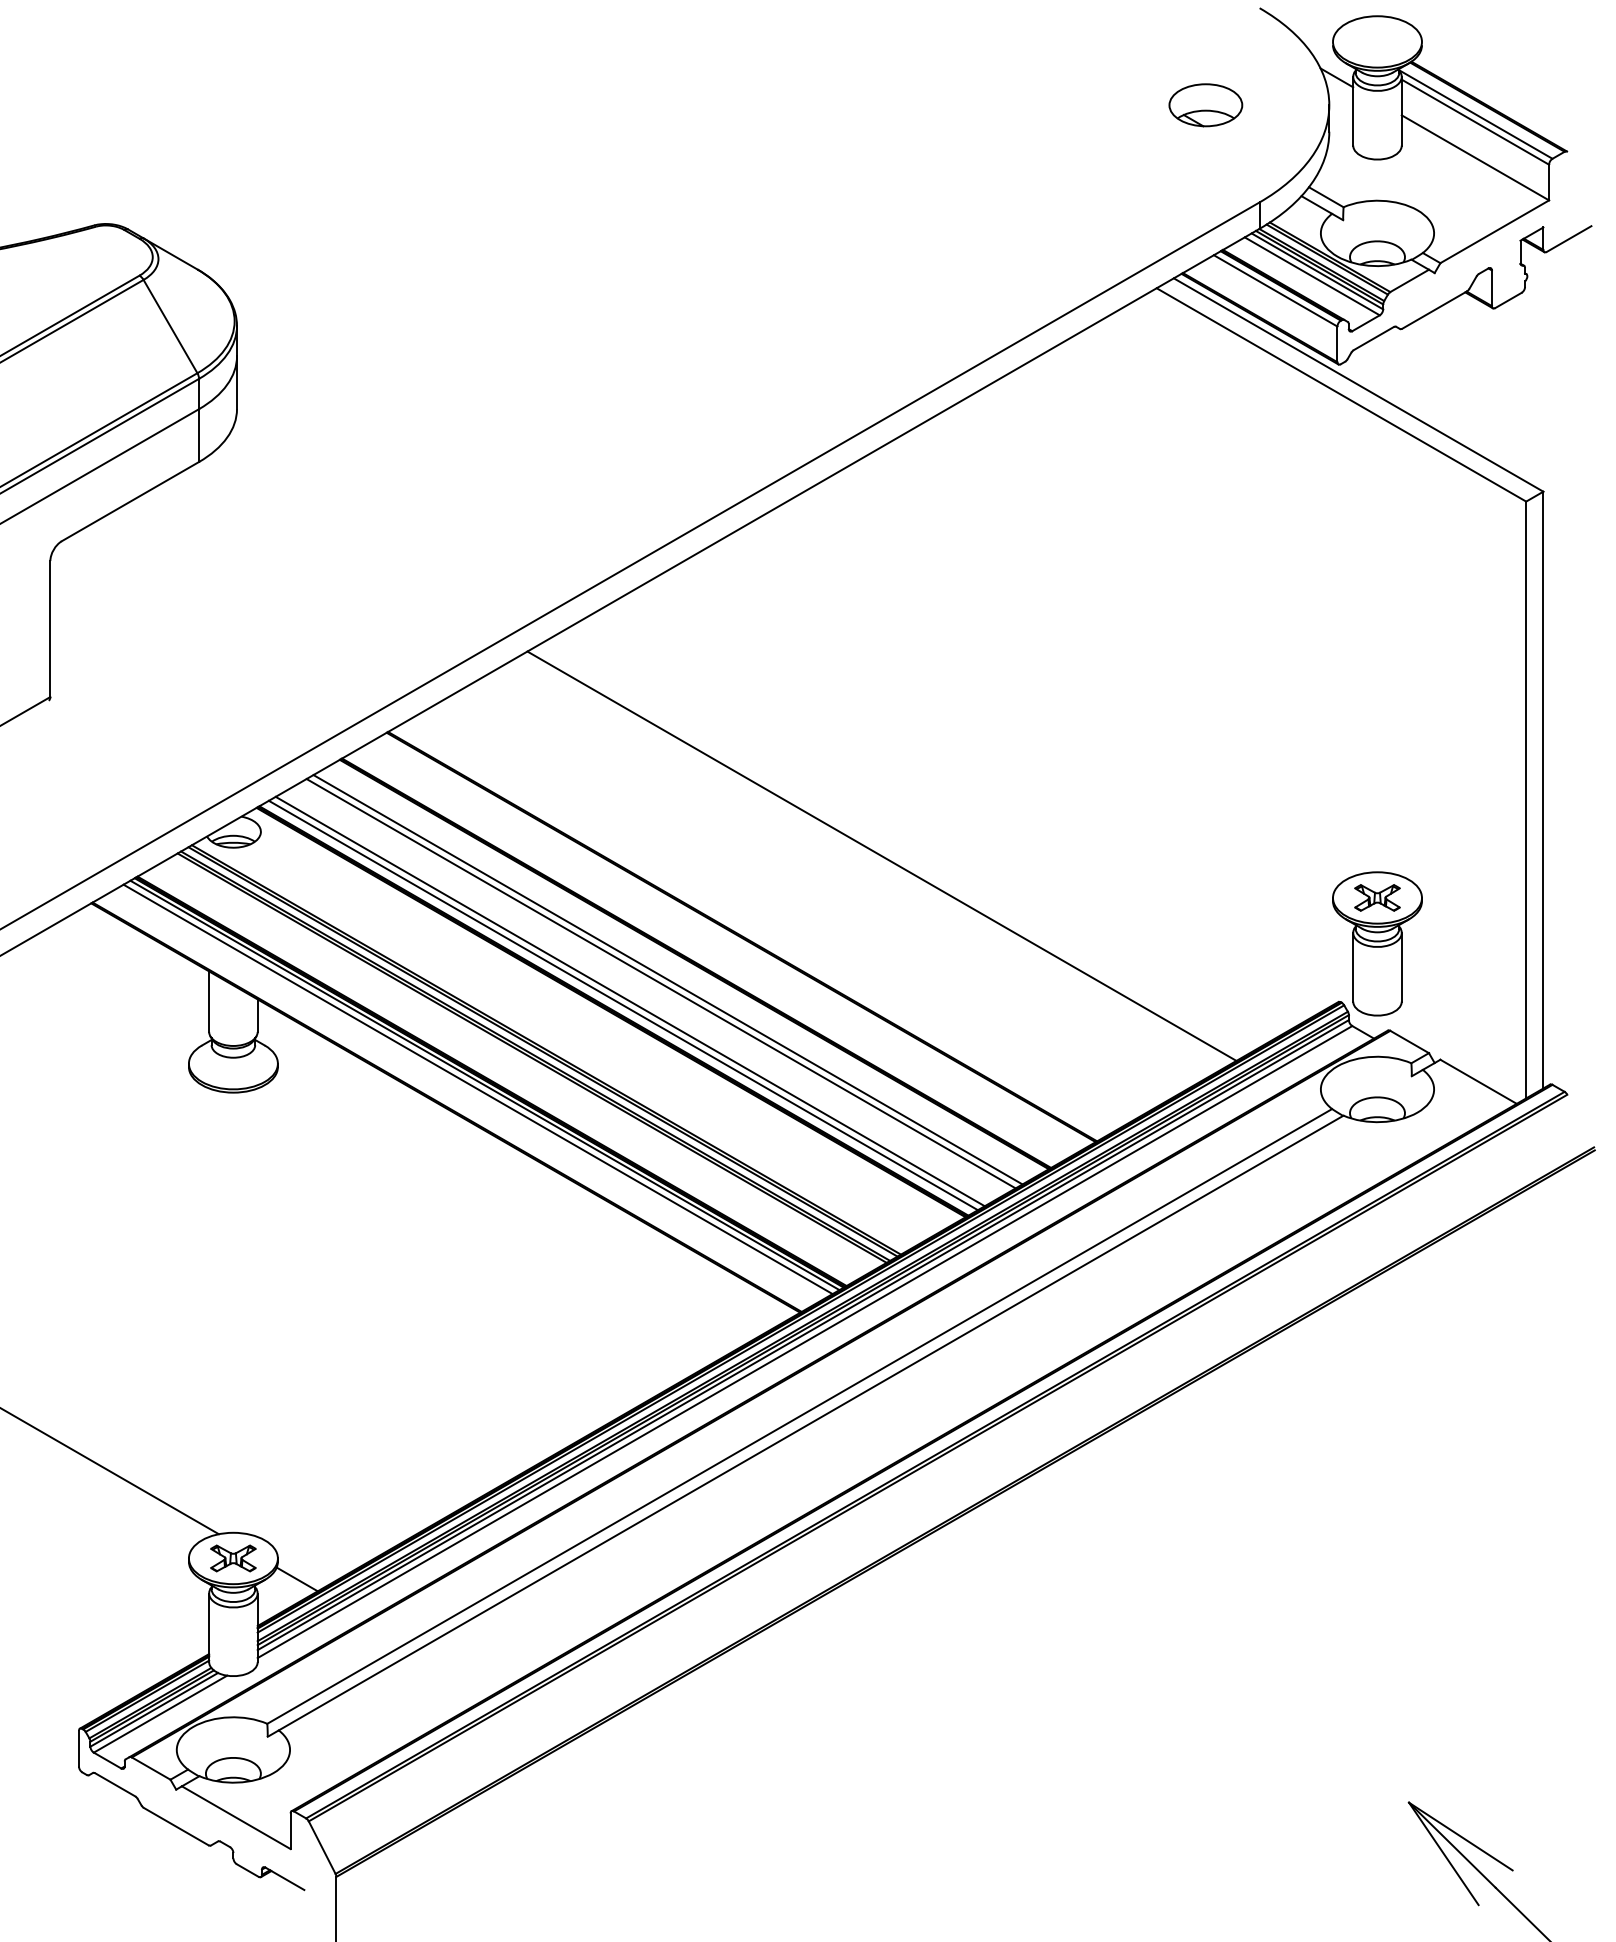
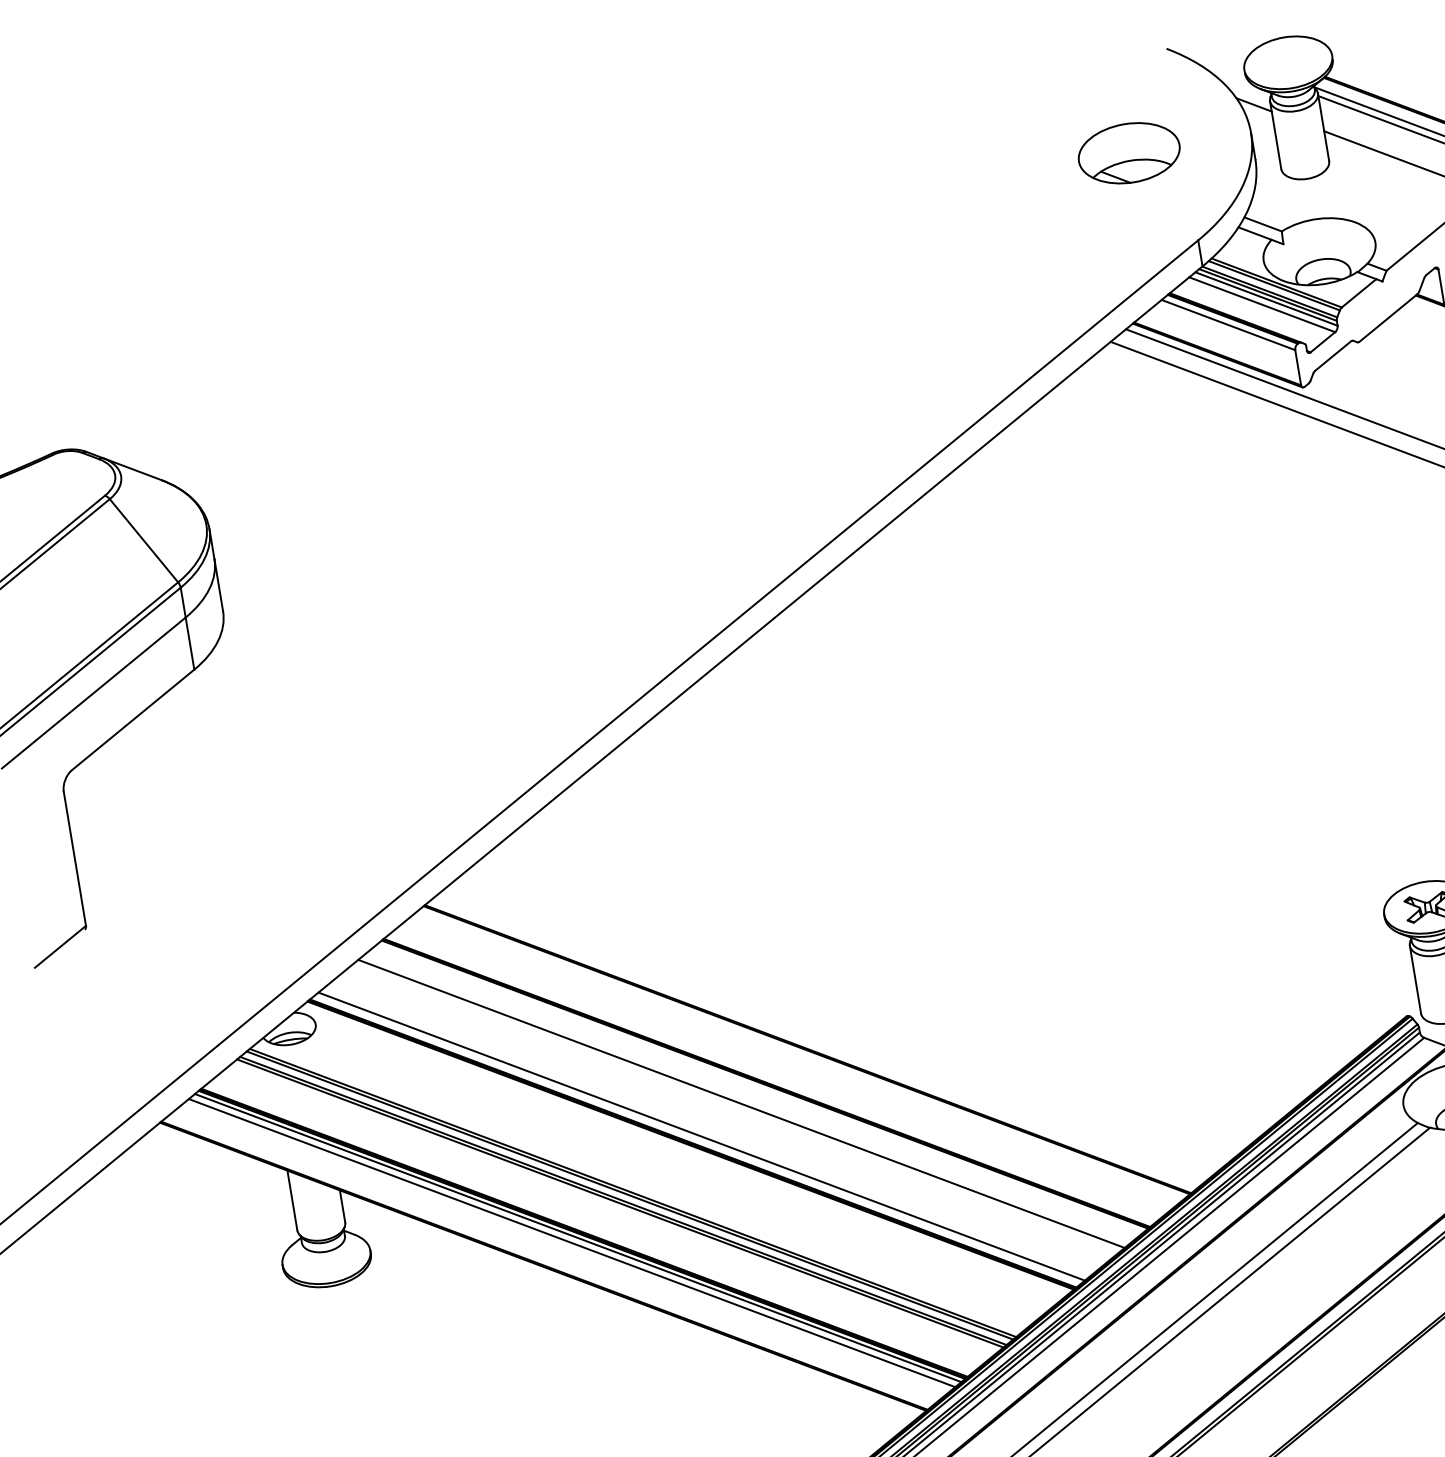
part: (1205, 105) -> (1128, 153), size x1.4
line: (881, 855) -> (931, 946), removed
line: (660, 983) -> (734, 1108), removed
line: (629, 1001) -> (707, 1131), removed

